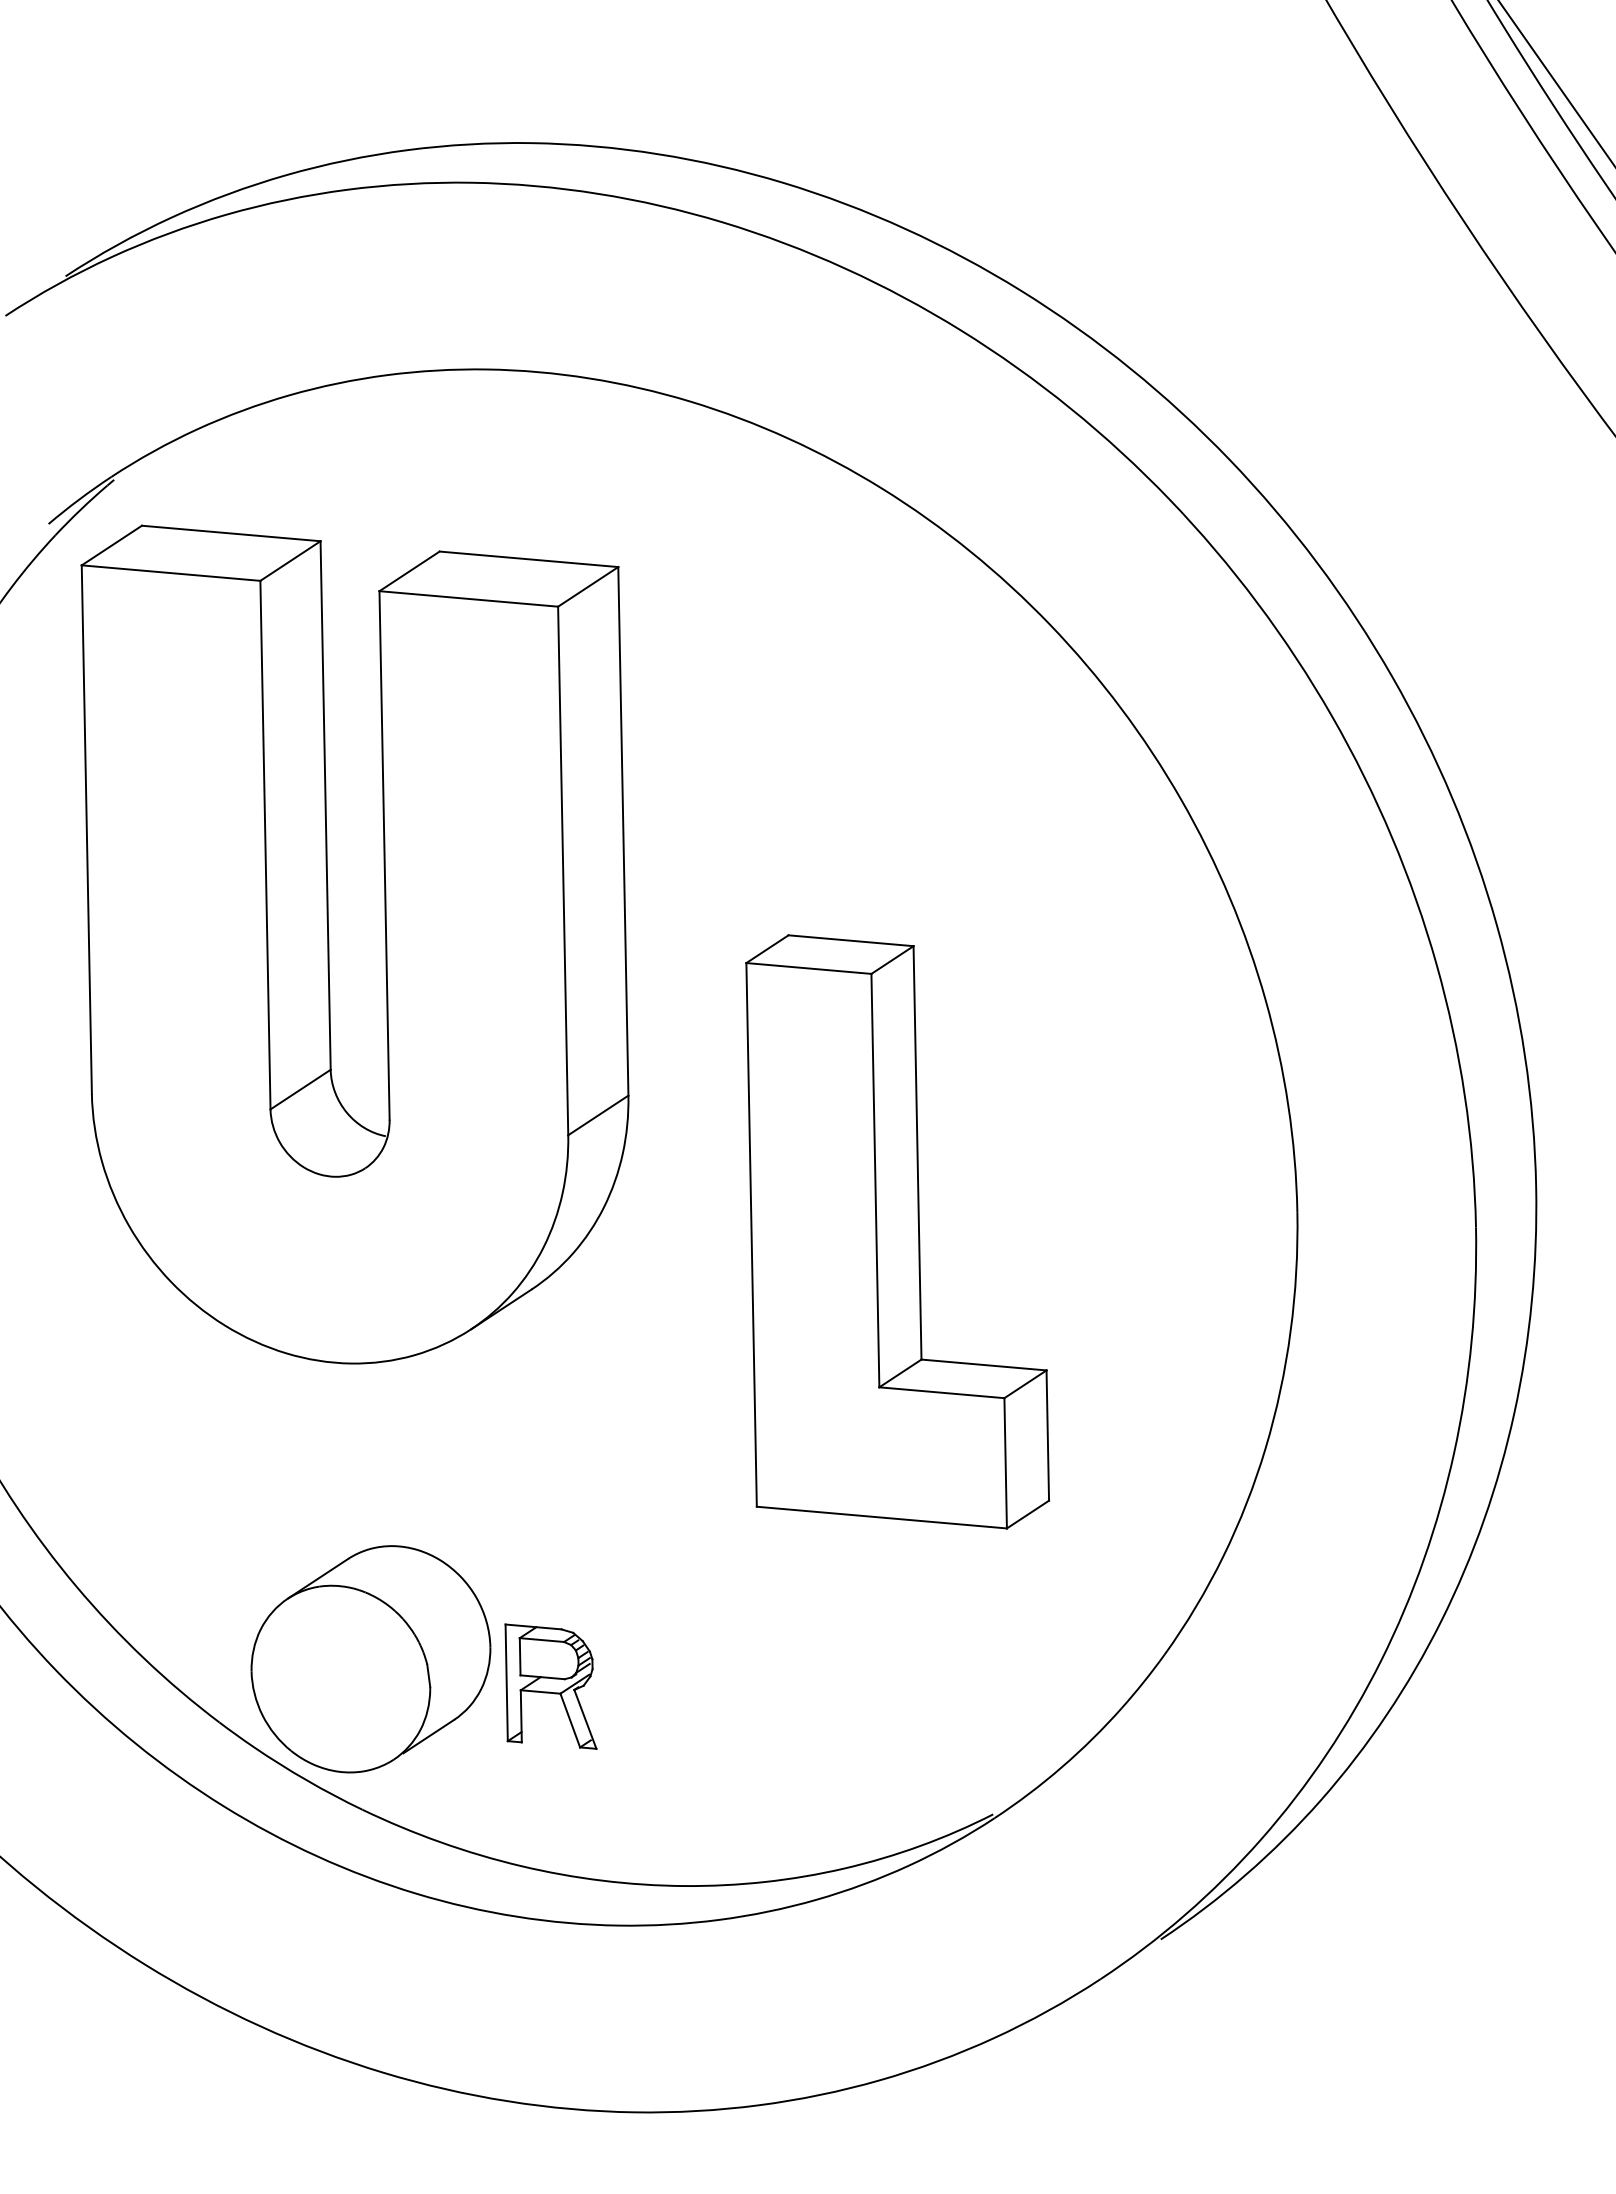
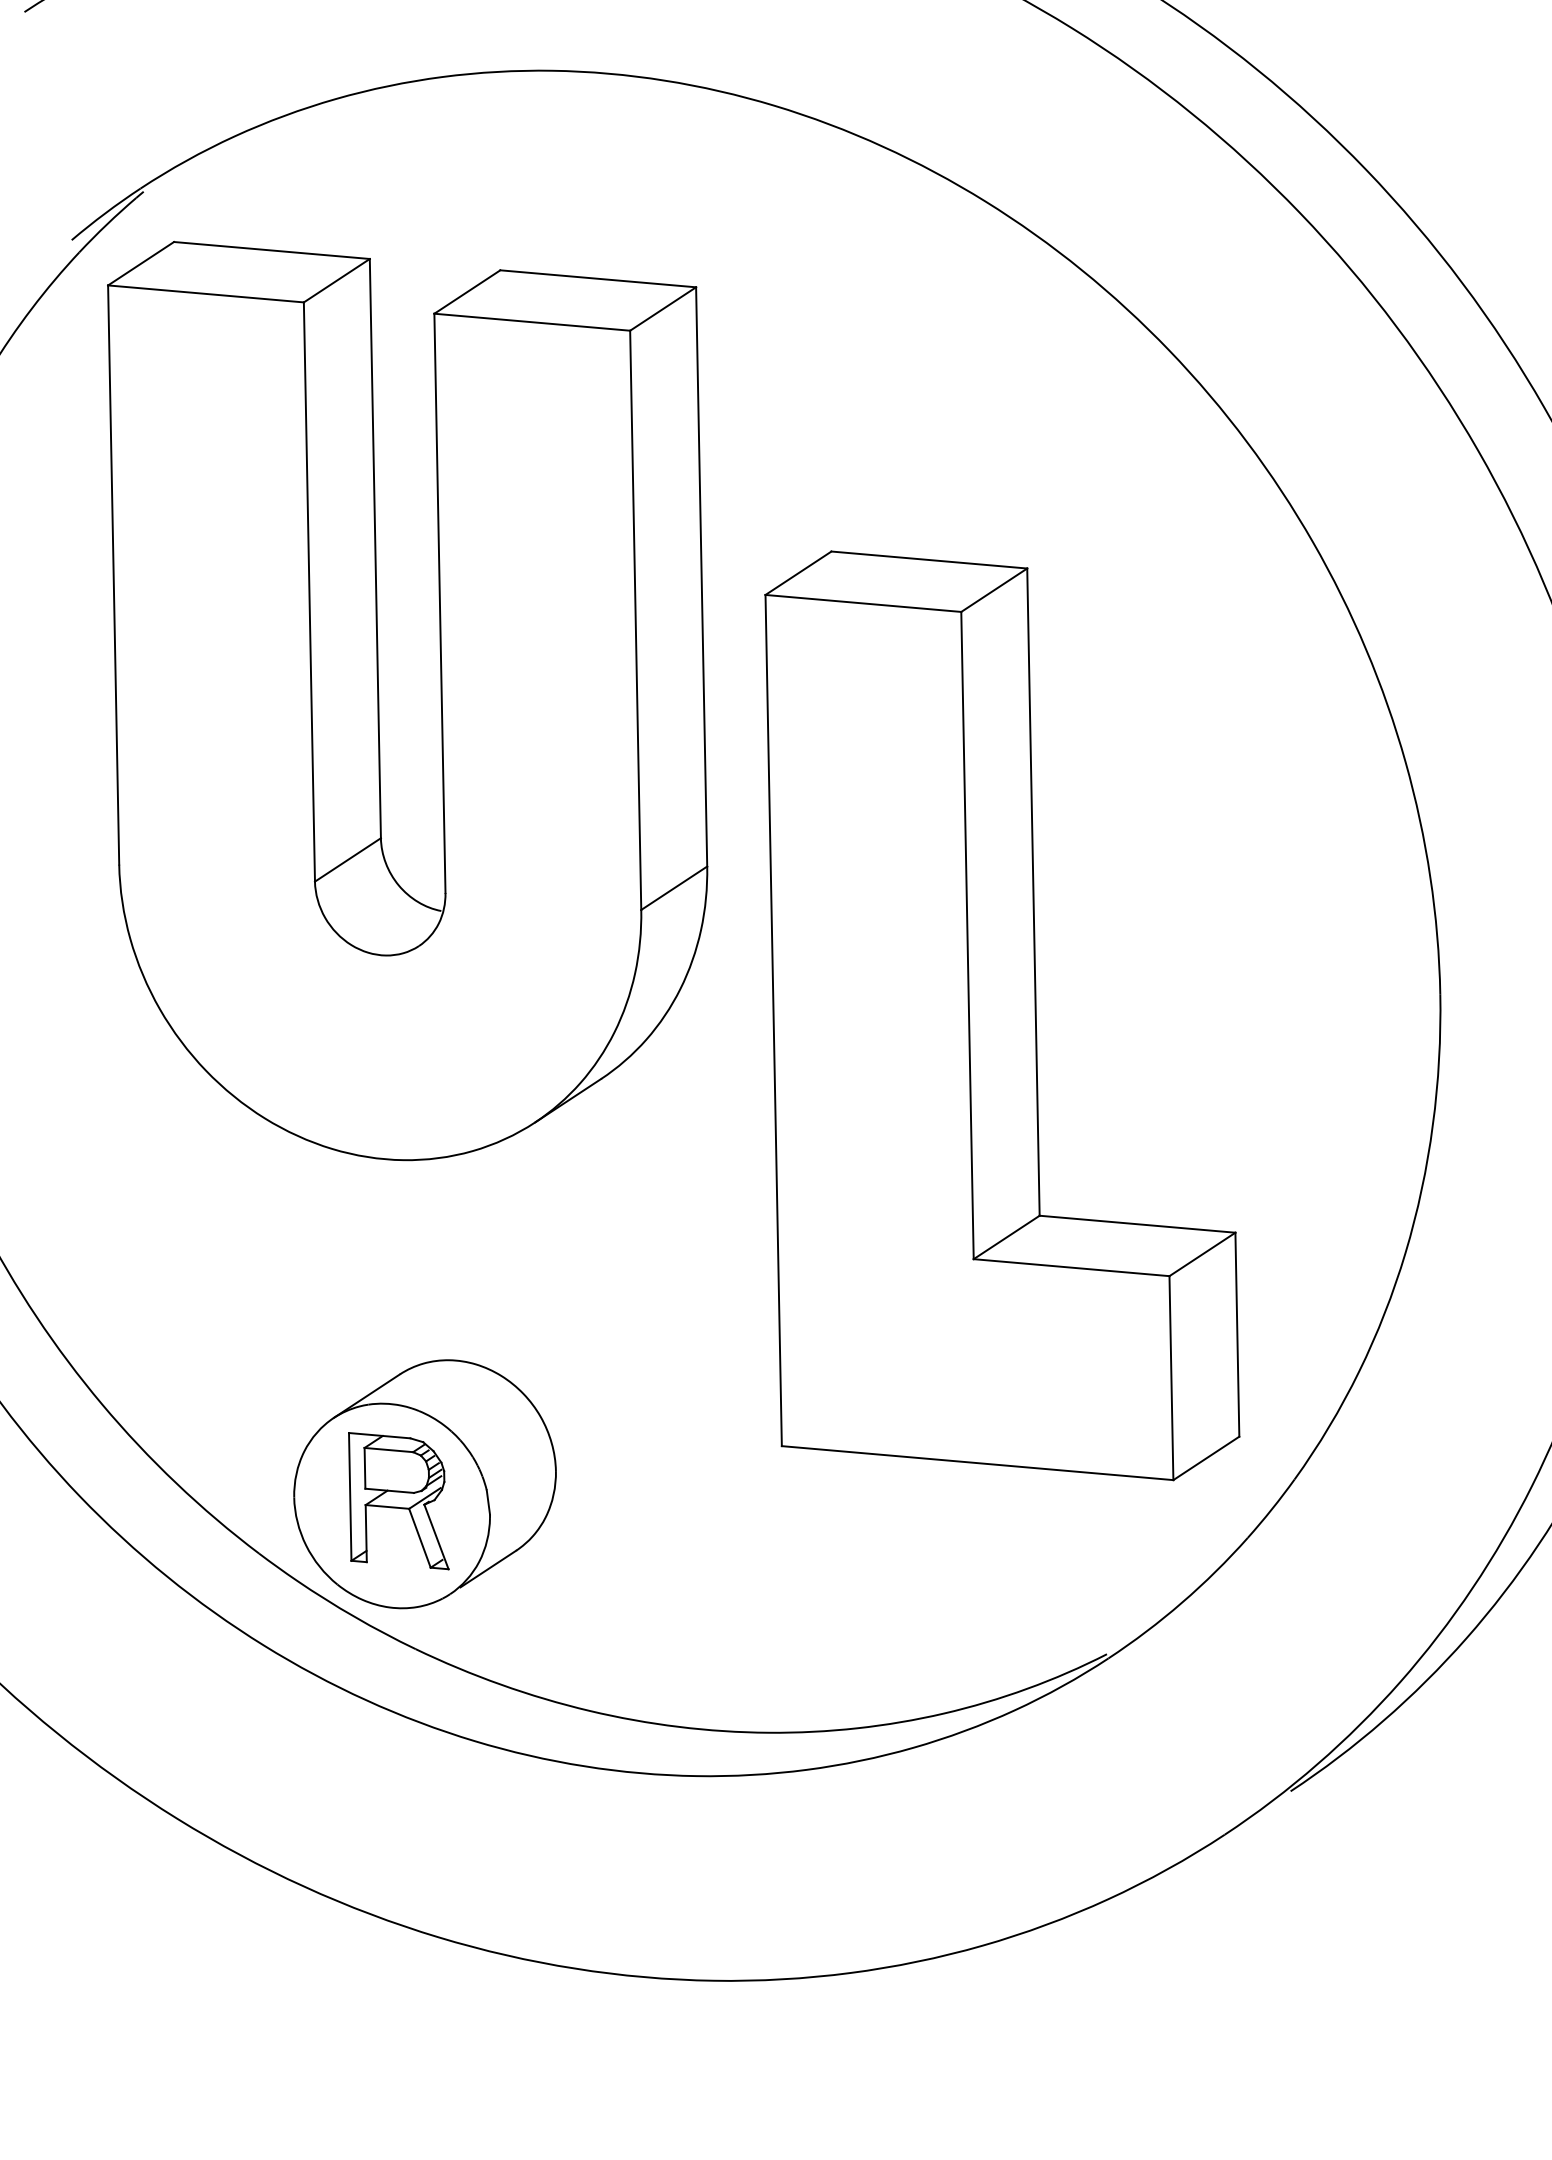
part: (897, 1231) -> (1002, 1015), size x1.43
part: (550, 1686) -> (398, 1500), moved

